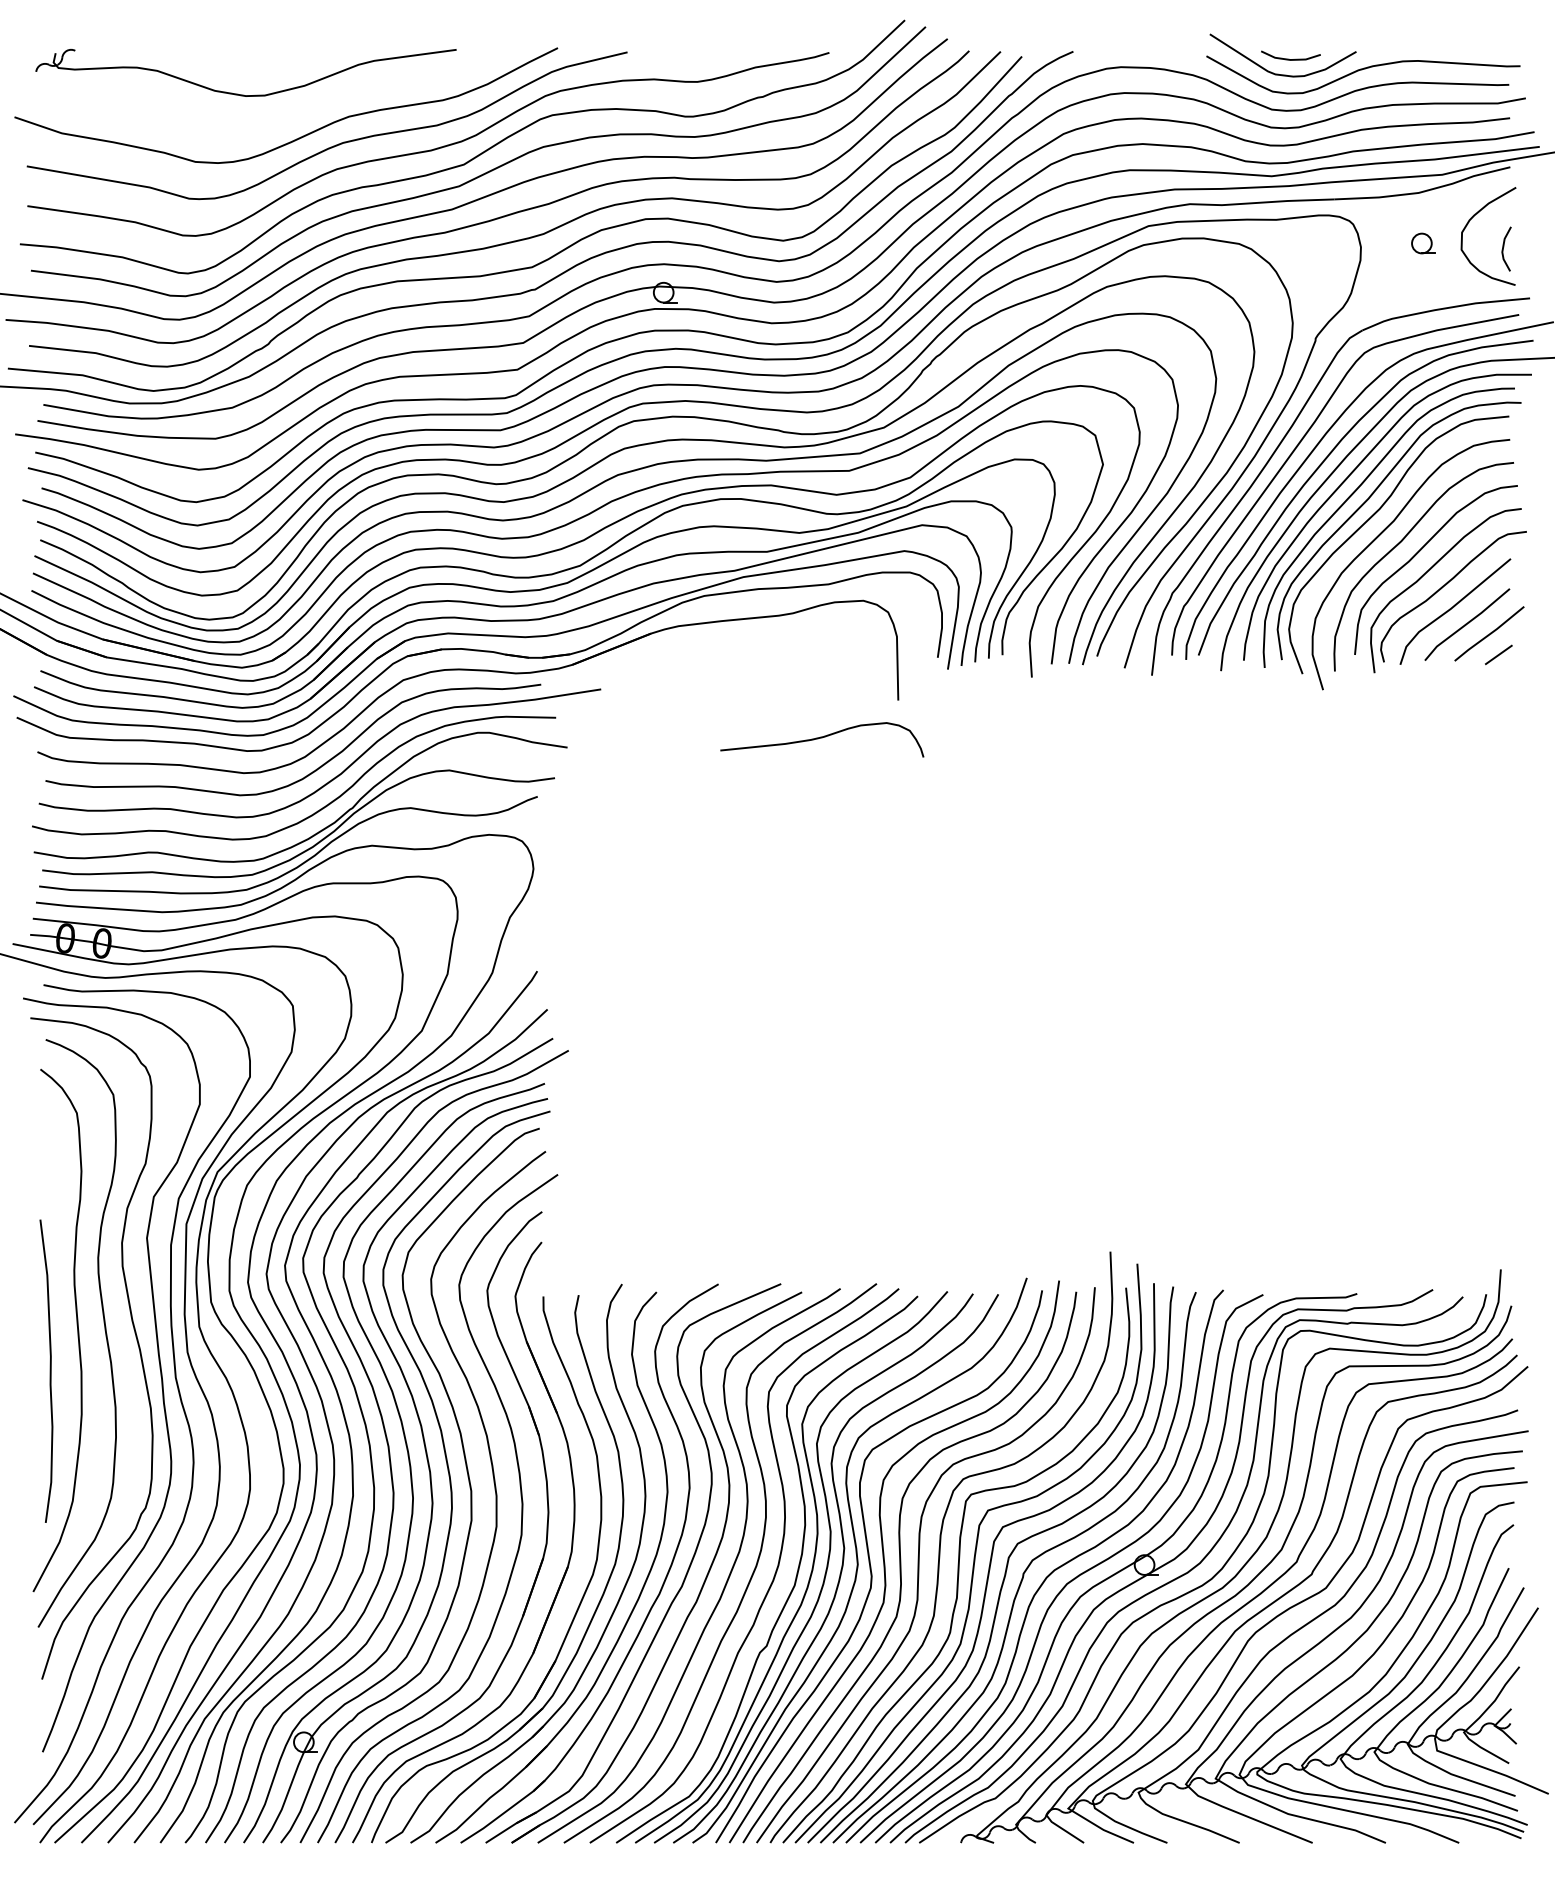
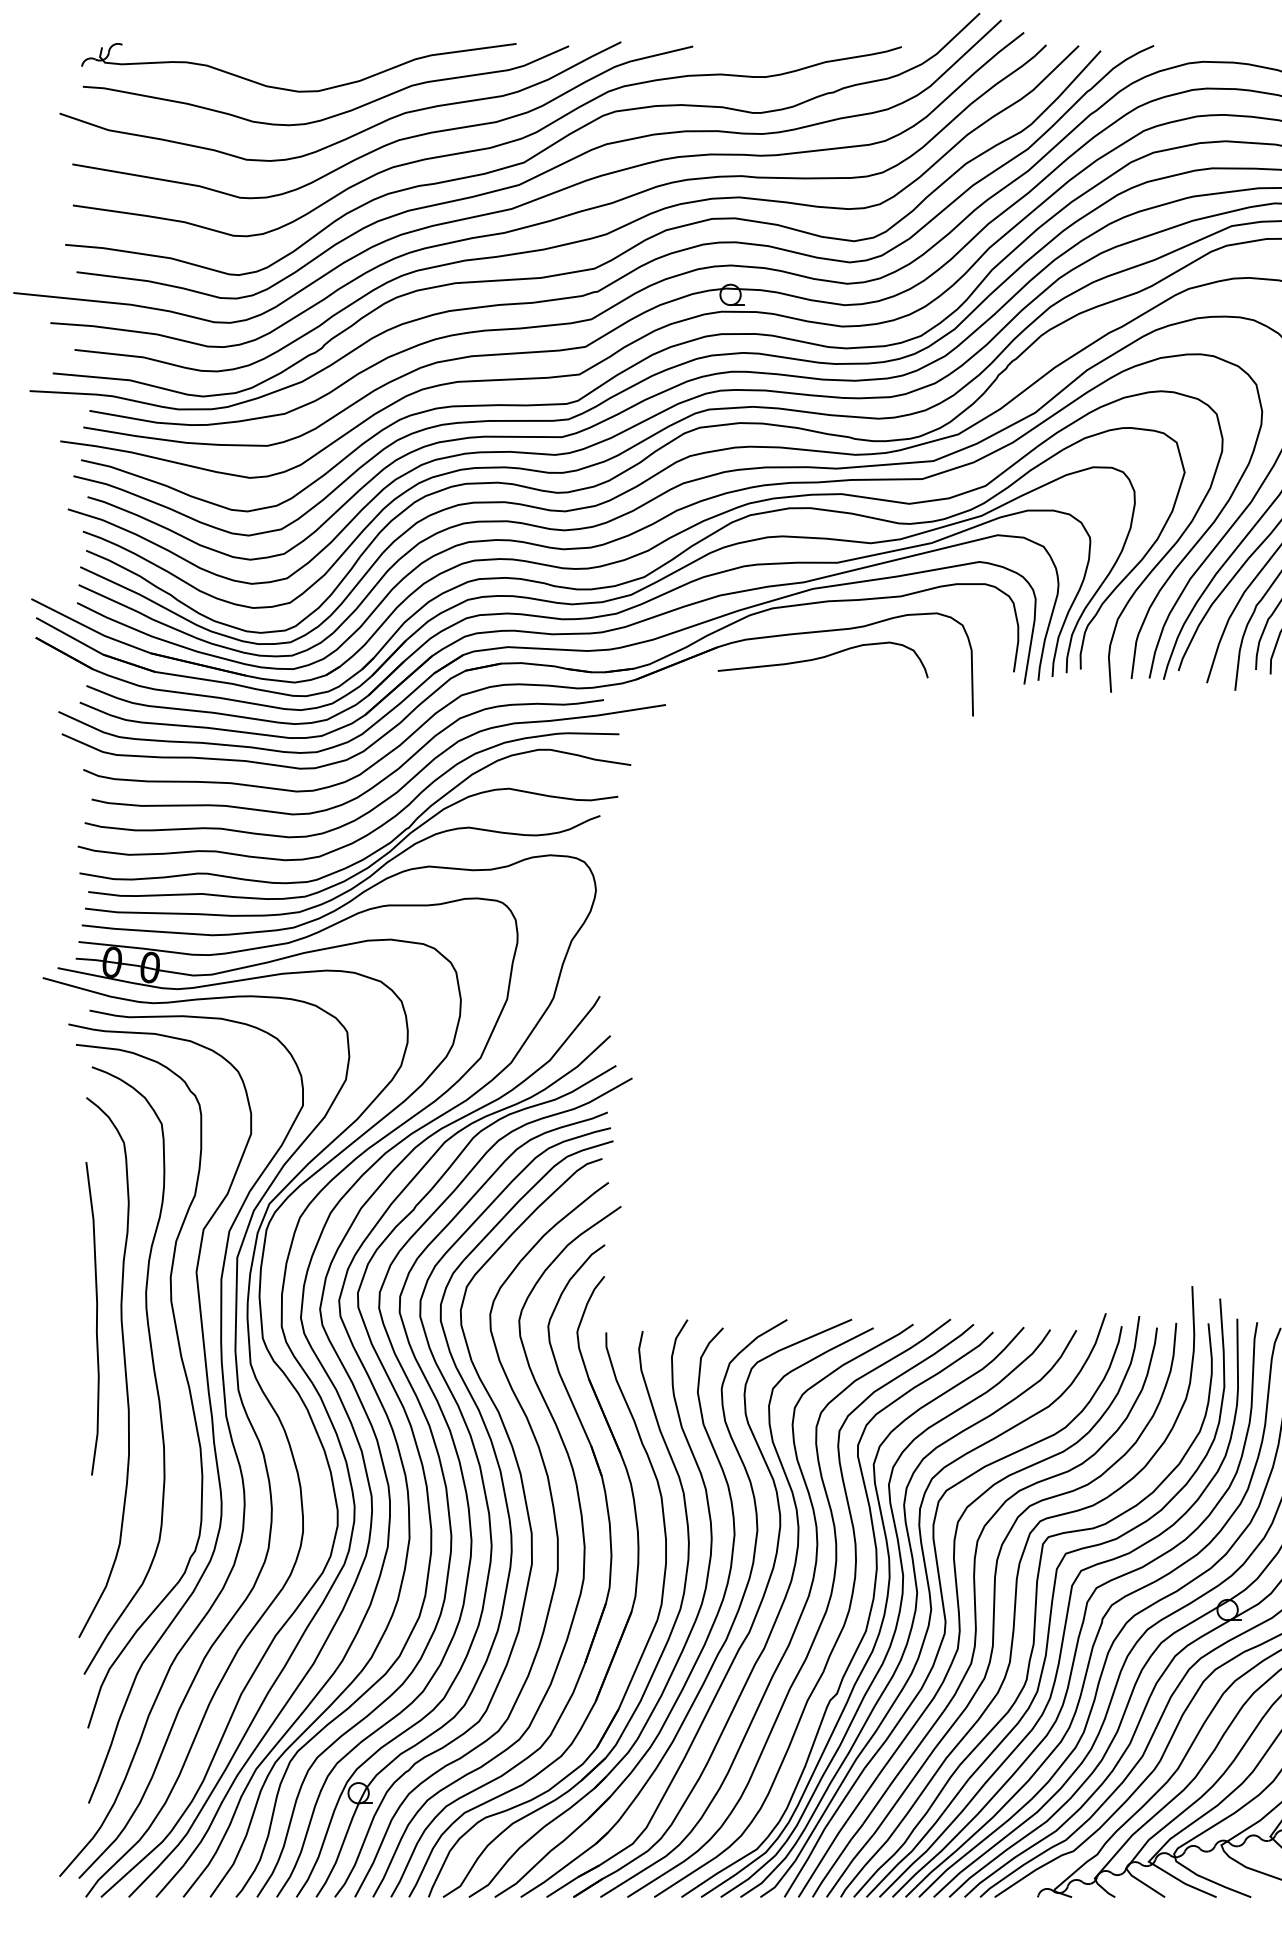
curve: (280, 118) -> (334, 114), added
curve: (822, 738) -> (823, 658), moved
curve: (49, 1370) -> (95, 1317), moved

